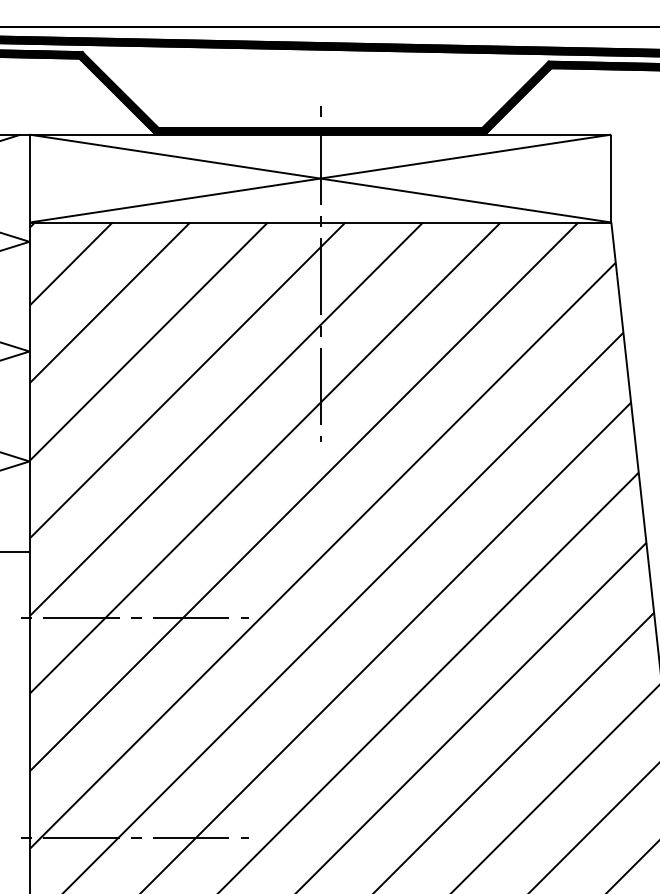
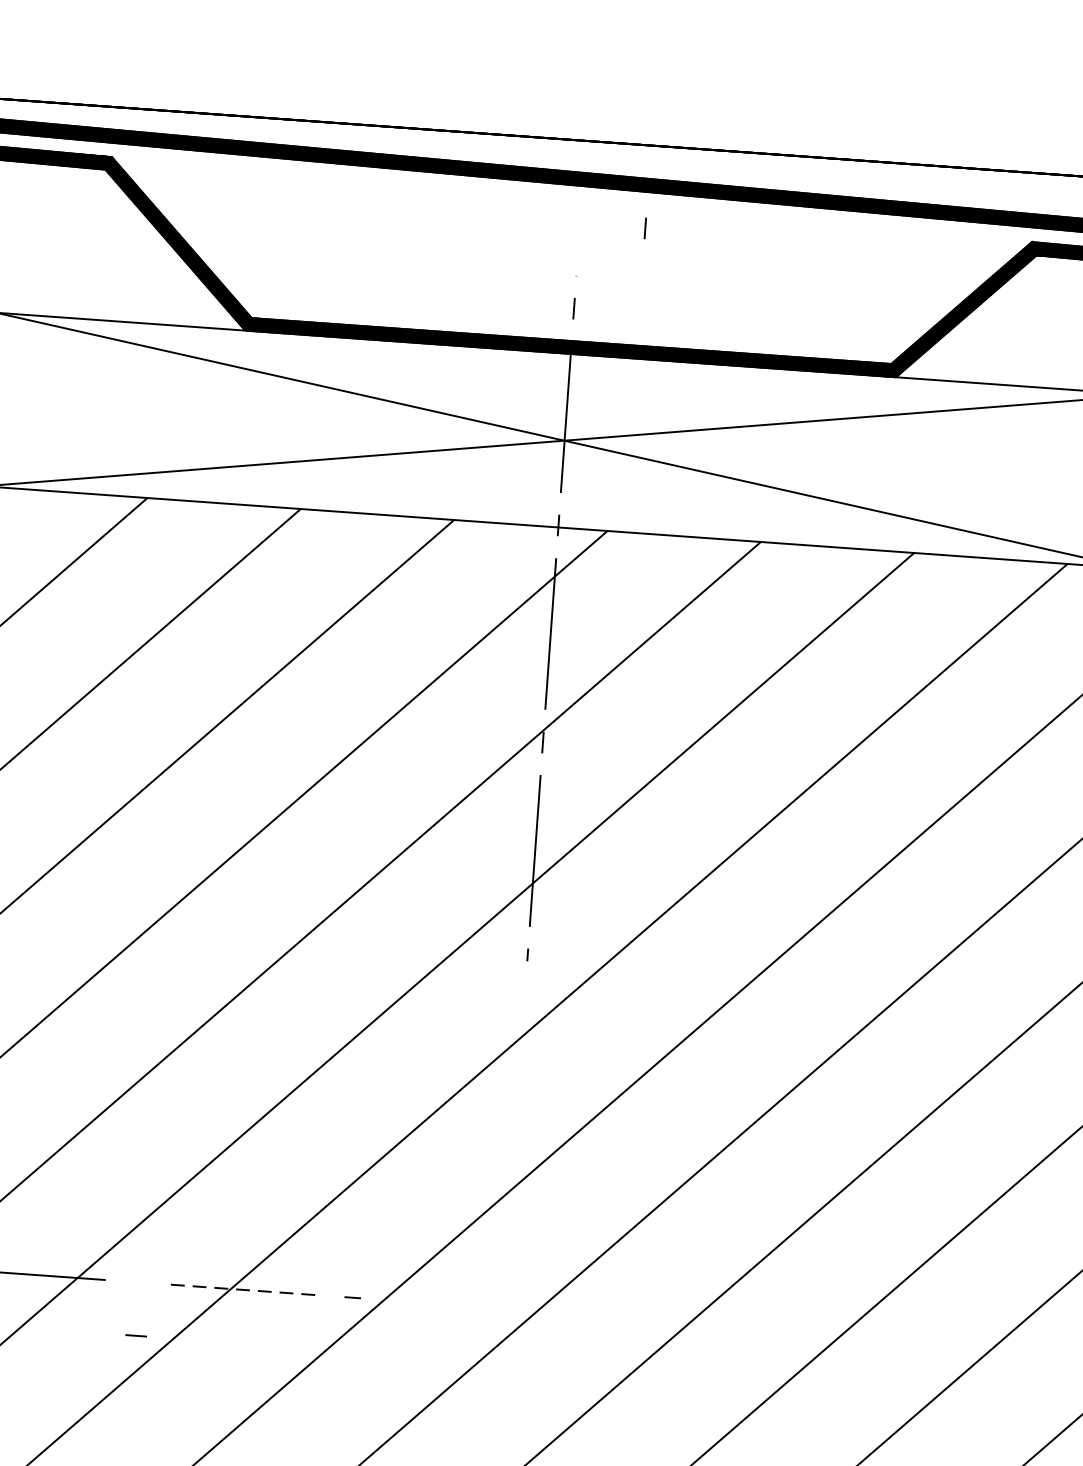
line: (353, 68) -> (645, 227), added
line: (136, 617) -> (137, 1335), moved
line: (191, 617) -> (247, 1289), solid -> dashed

